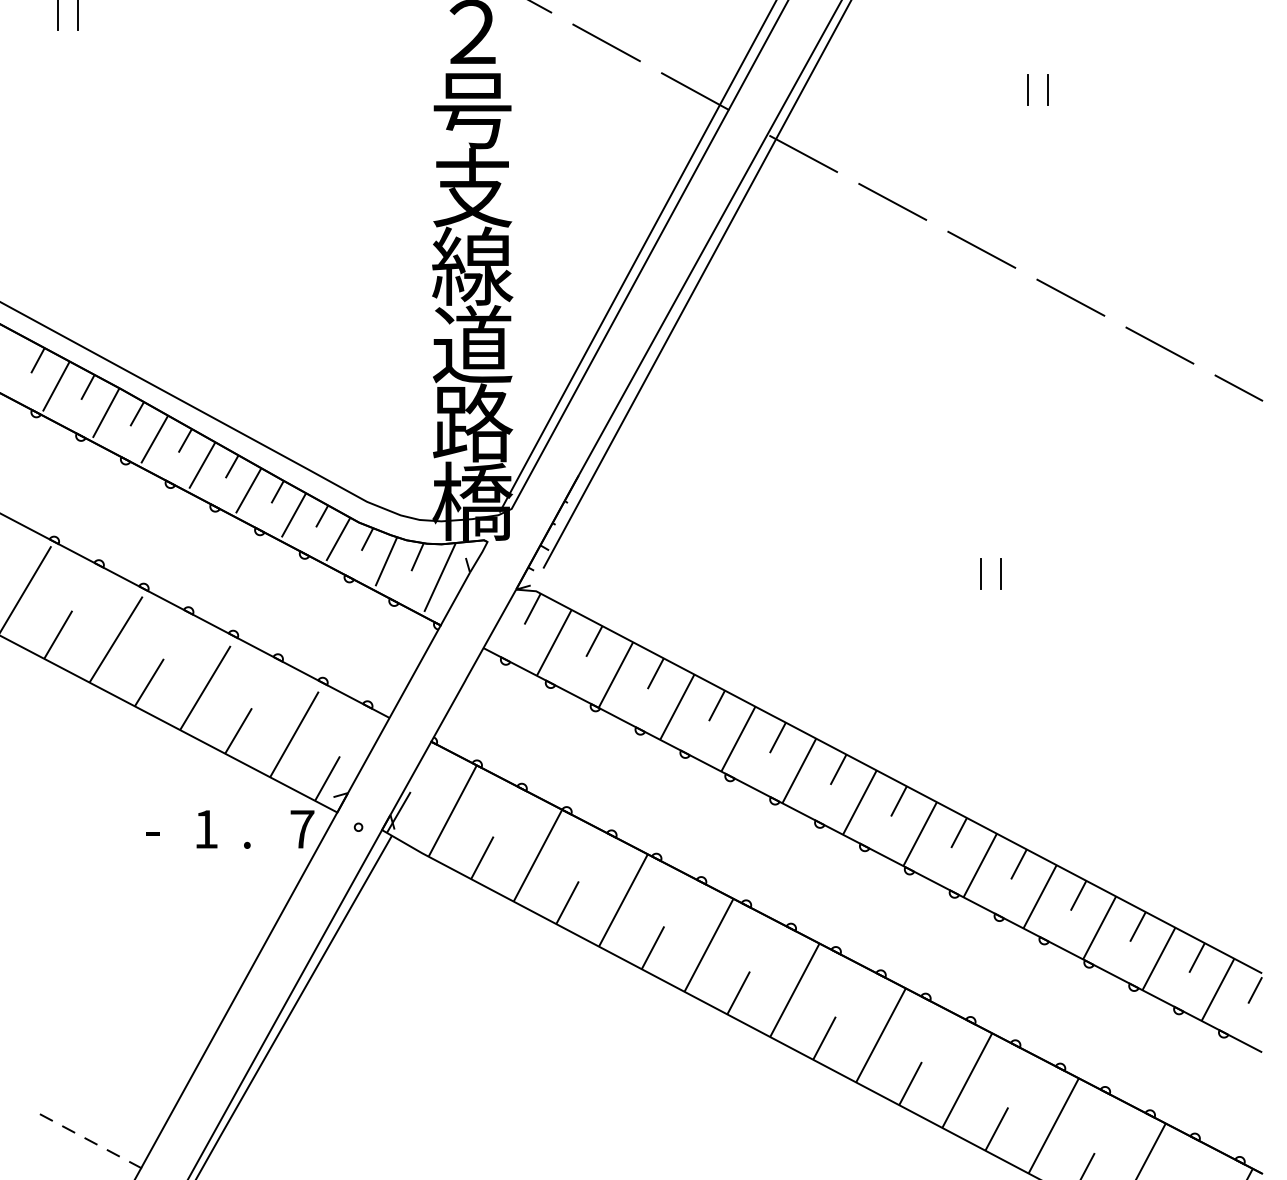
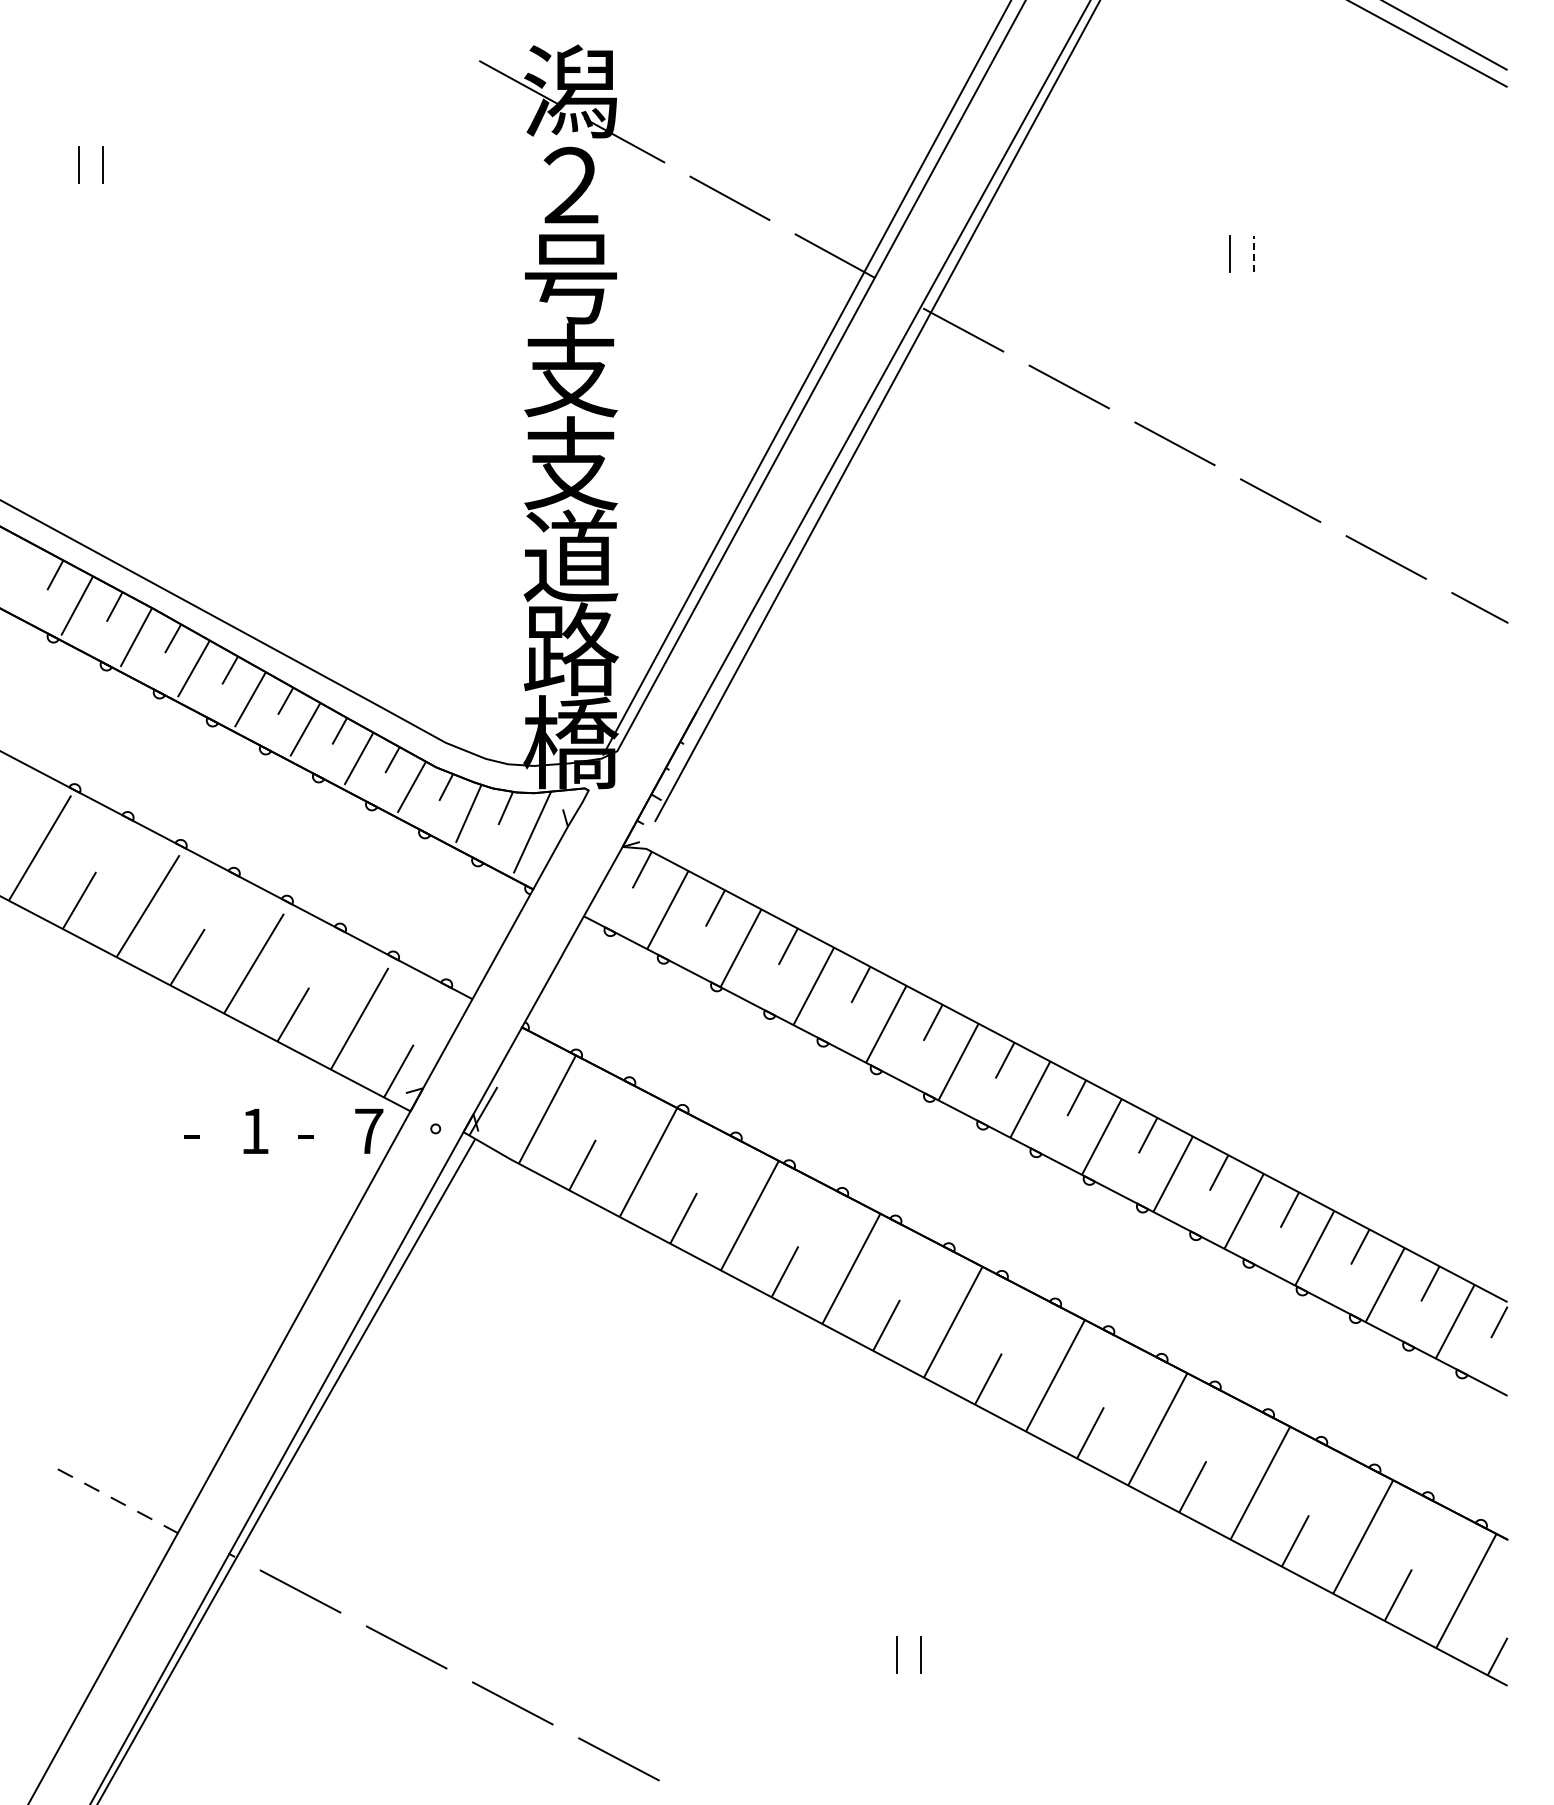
line: (1047, 90) -> (1253, 254), solid -> dashed
text: (472, 266) -> (570, 463), 線 -> 支
line: (981, 574) -> (1174, 828), removed
line: (1001, 574) -> (1198, 828), removed
text: (248, 840) -> (305, 1144), . -> -

